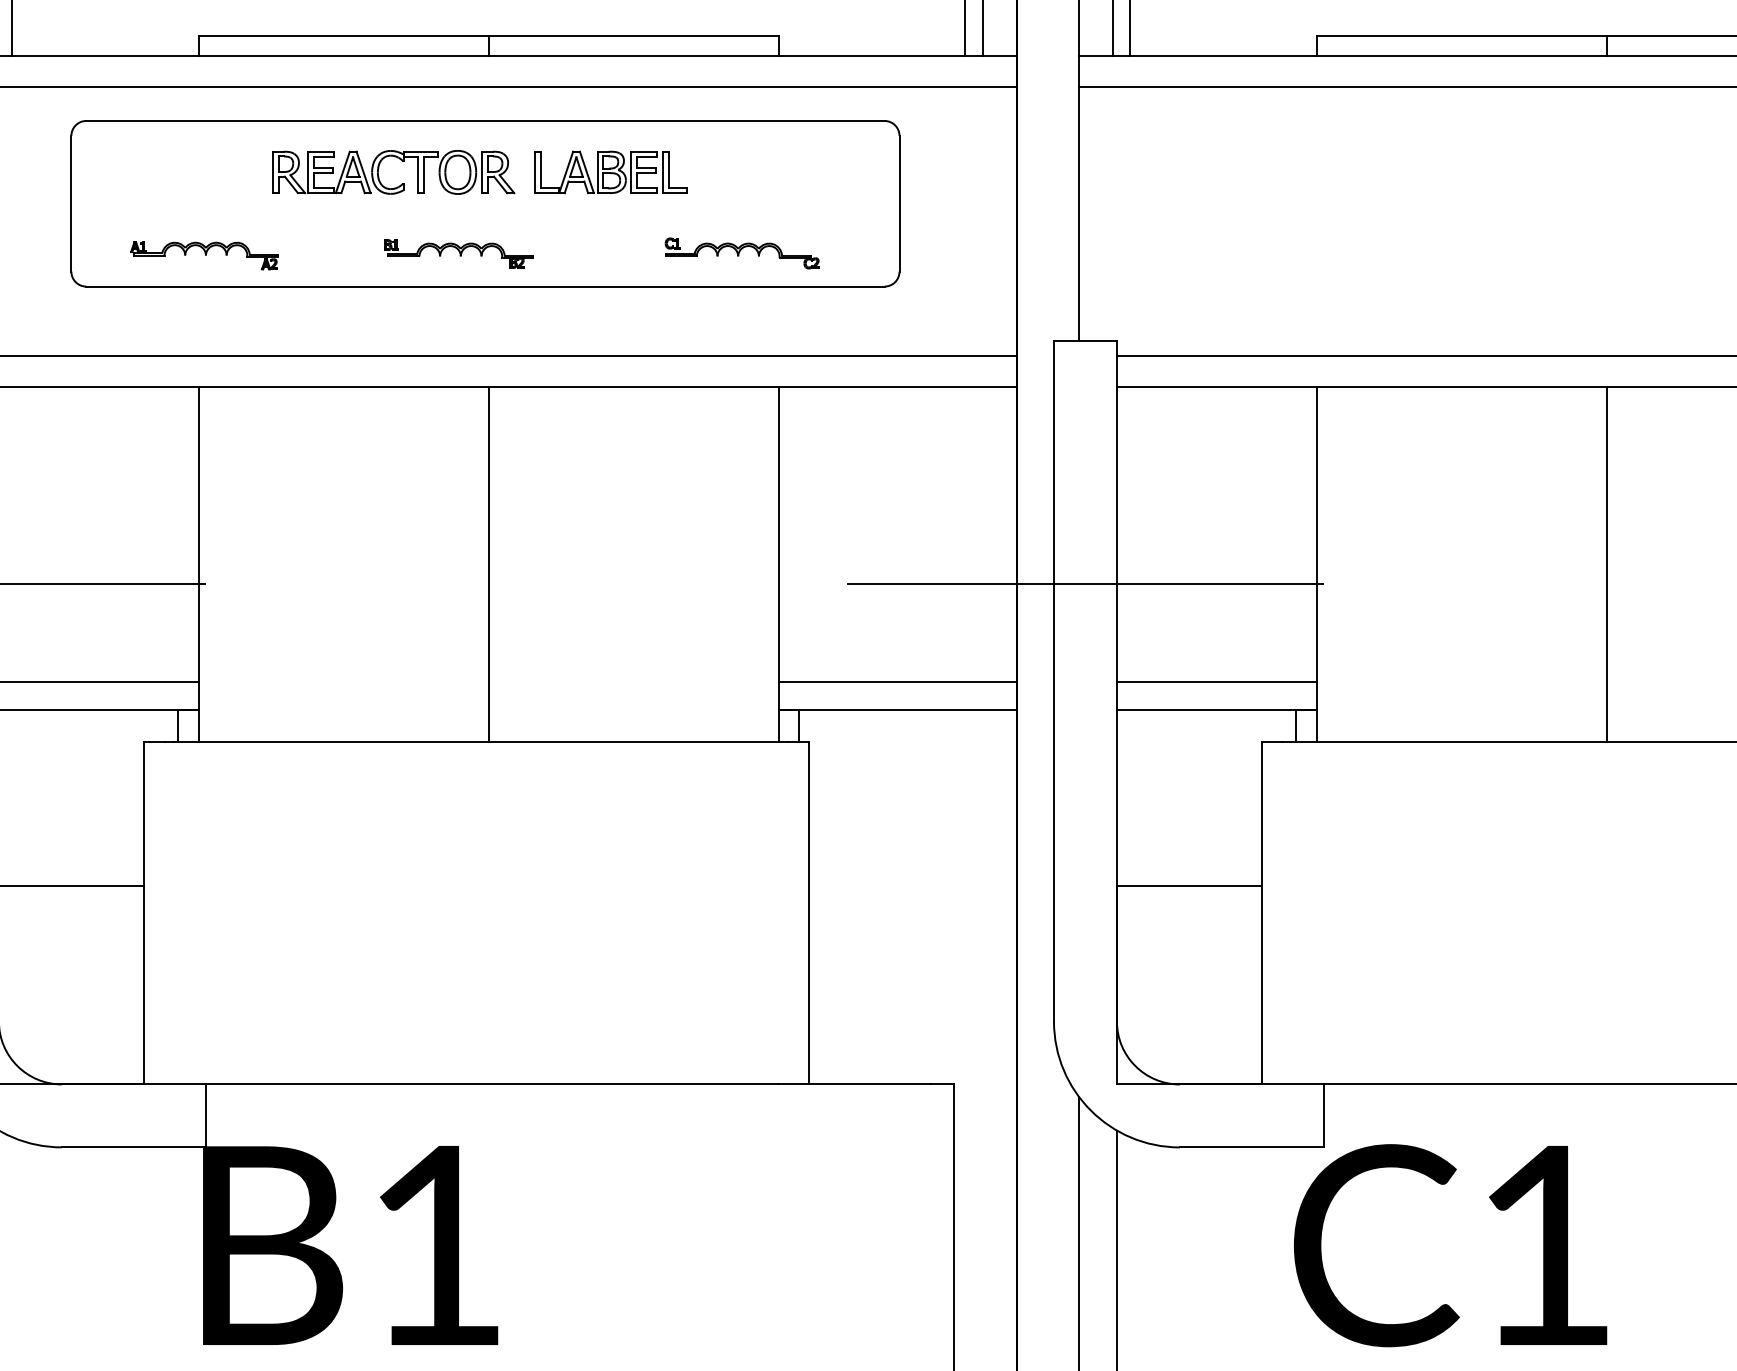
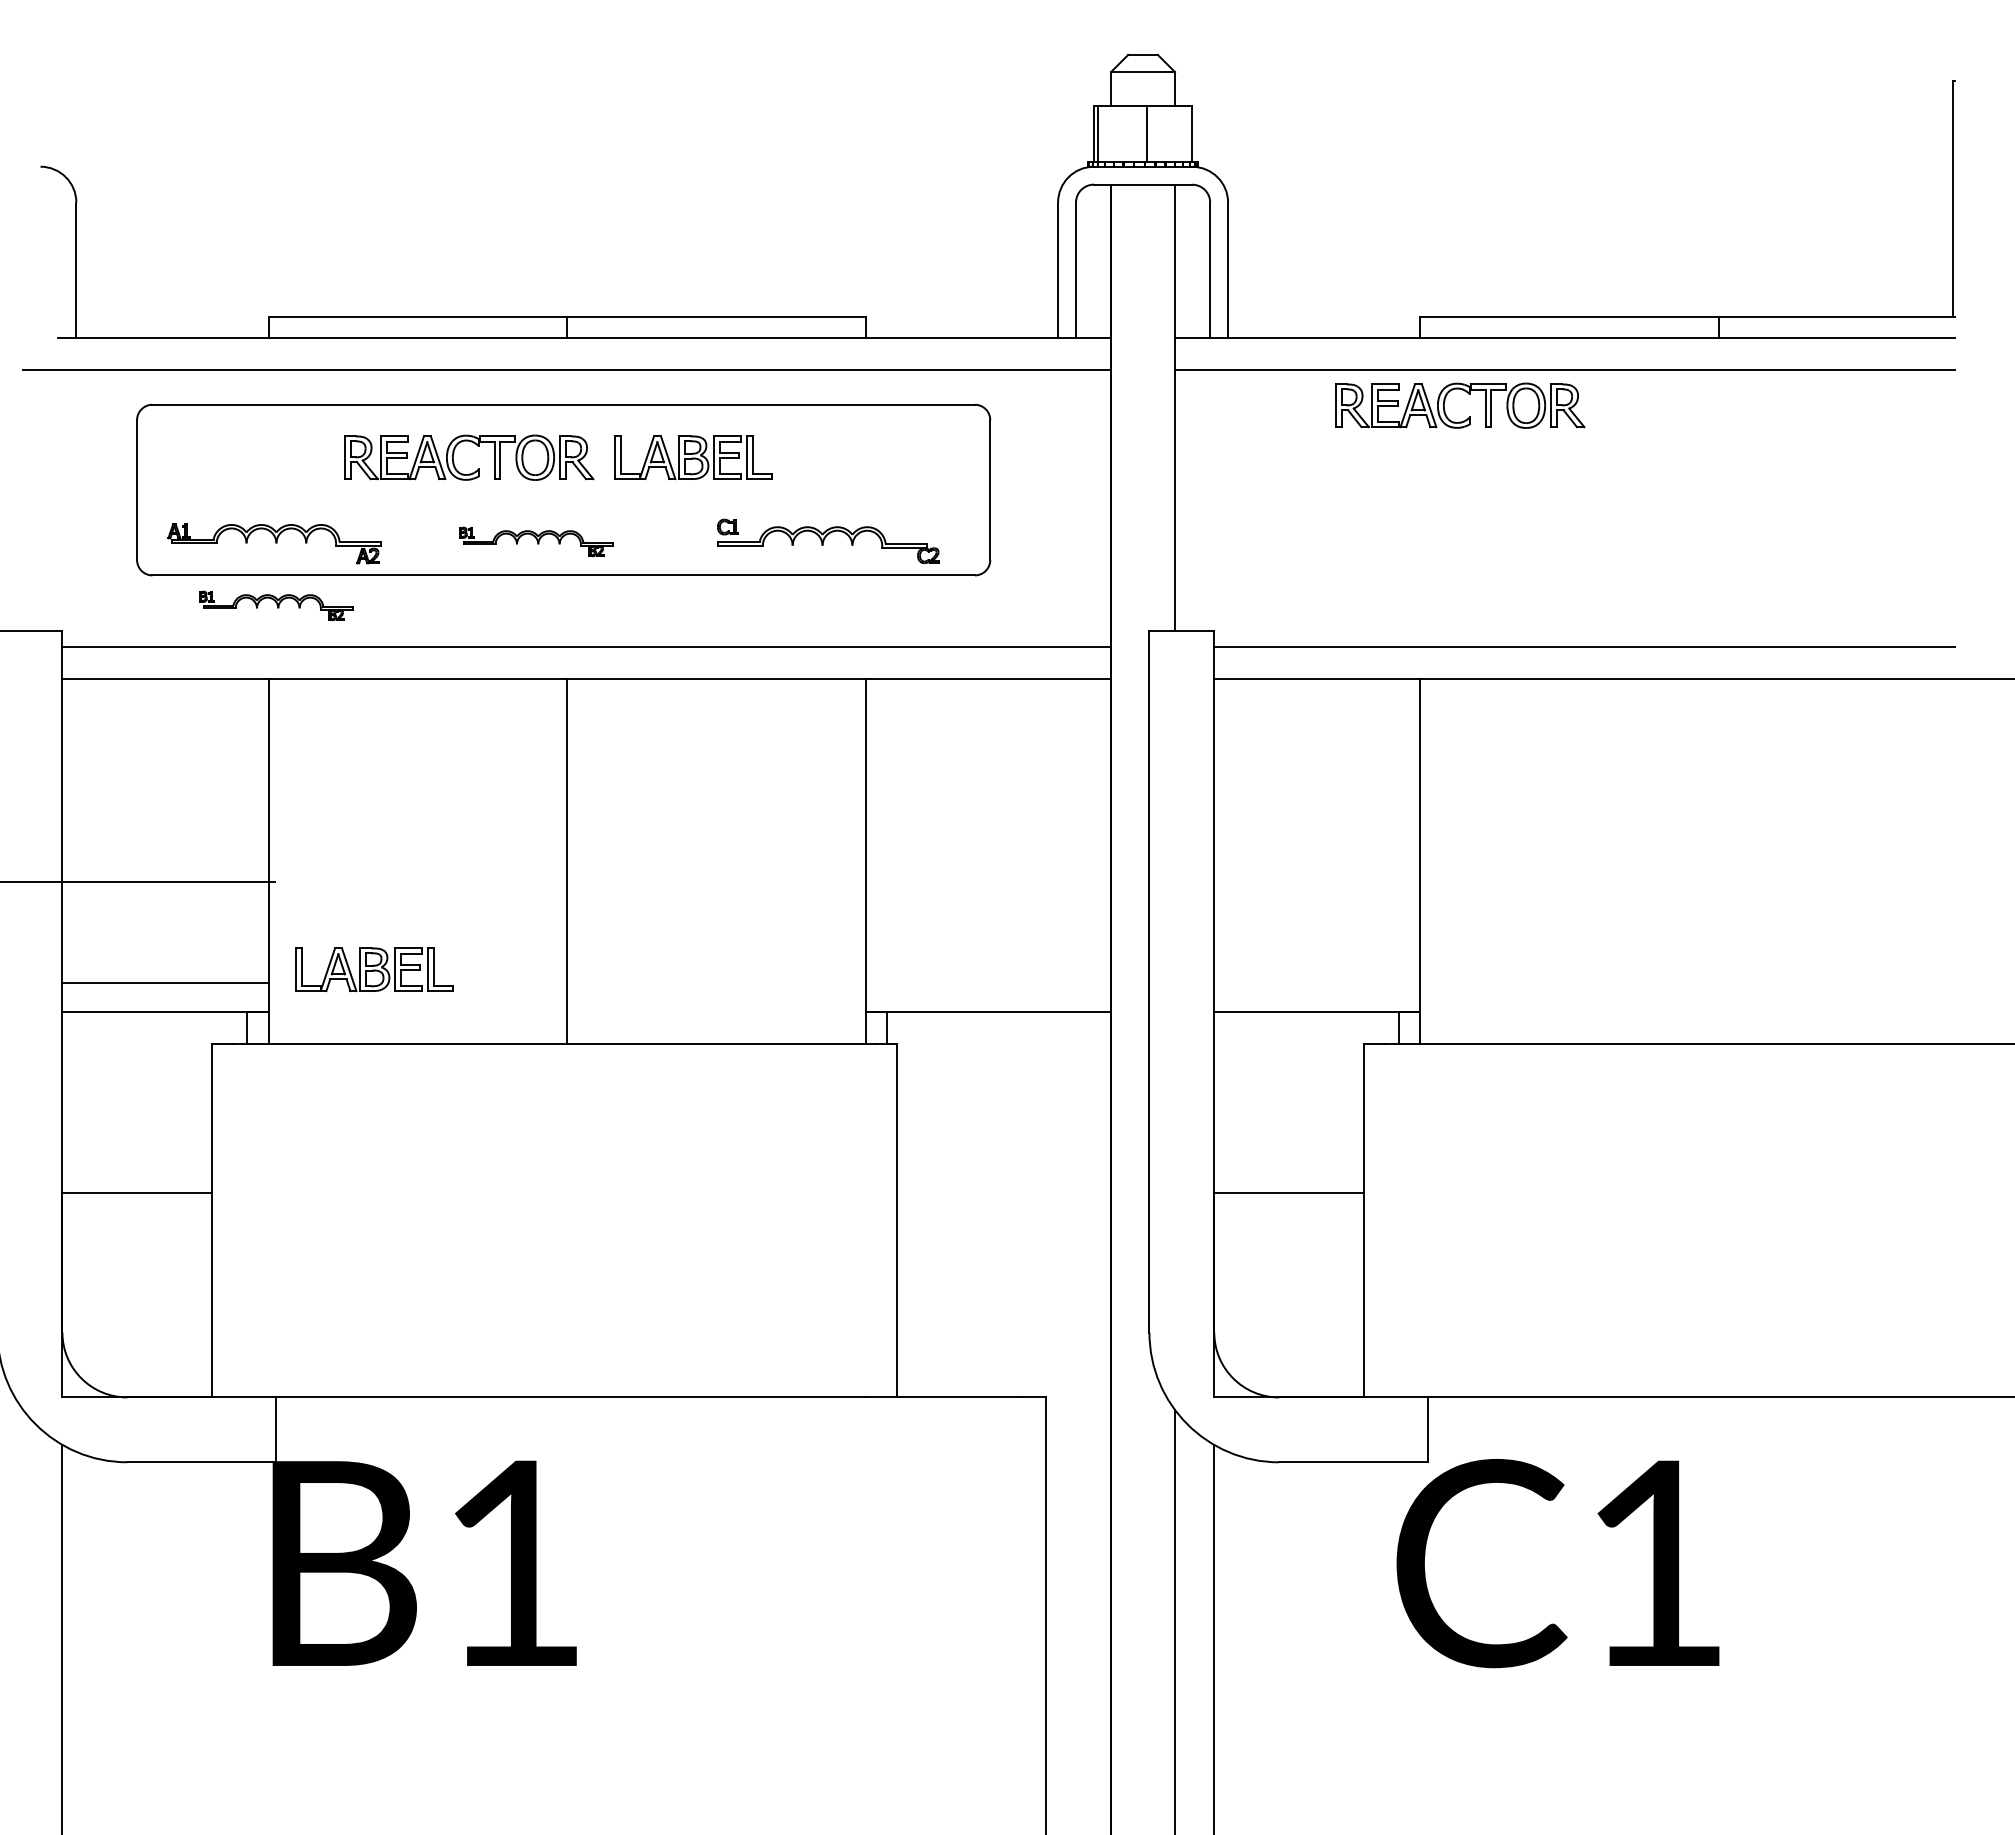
part: (1363, 111) -> (1468, 394), added
part: (741, 252) -> (827, 540), size x1.4
part: (203, 255) -> (273, 543), size x1.4
part: (206, 315) -> (276, 605), added
line: (1607, 564) -> (1719, 861), removed
line: (1085, 584) -> (1181, 882), removed
part: (301, 669) -> (374, 969), added
line: (897, 681) -> (988, 982), removed
line: (1217, 681) -> (1317, 982), removed

